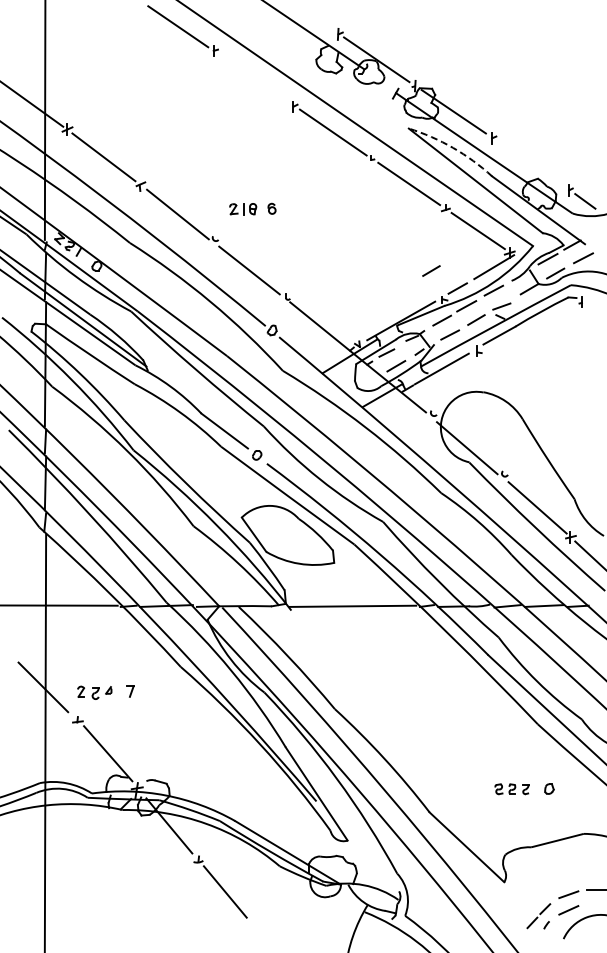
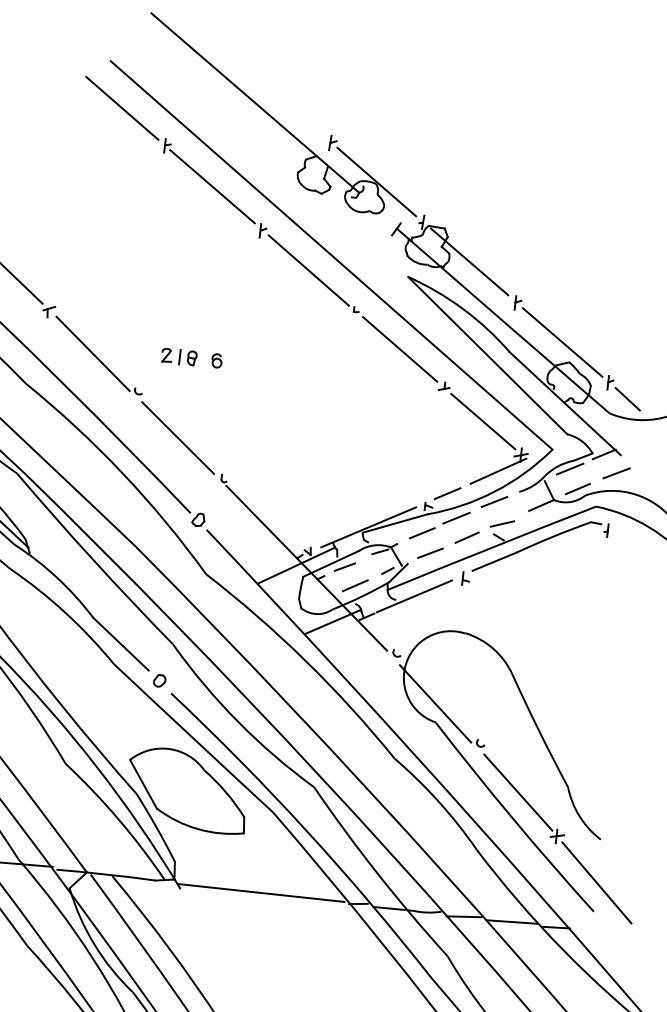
line: (253, 77) -> (212, 186), added
arc: (453, 147) -> (463, 308), dashed -> solid
line: (531, 164) -> (563, 342), added
line: (431, 270) -> (416, 466), removed

